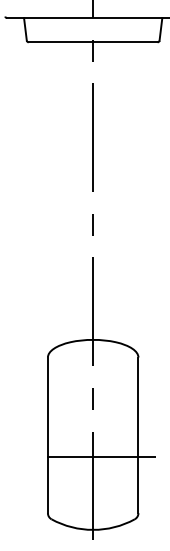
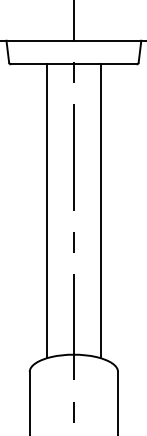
line: (65, 192) -> (46, 210), added
line: (120, 192) -> (100, 210), added

